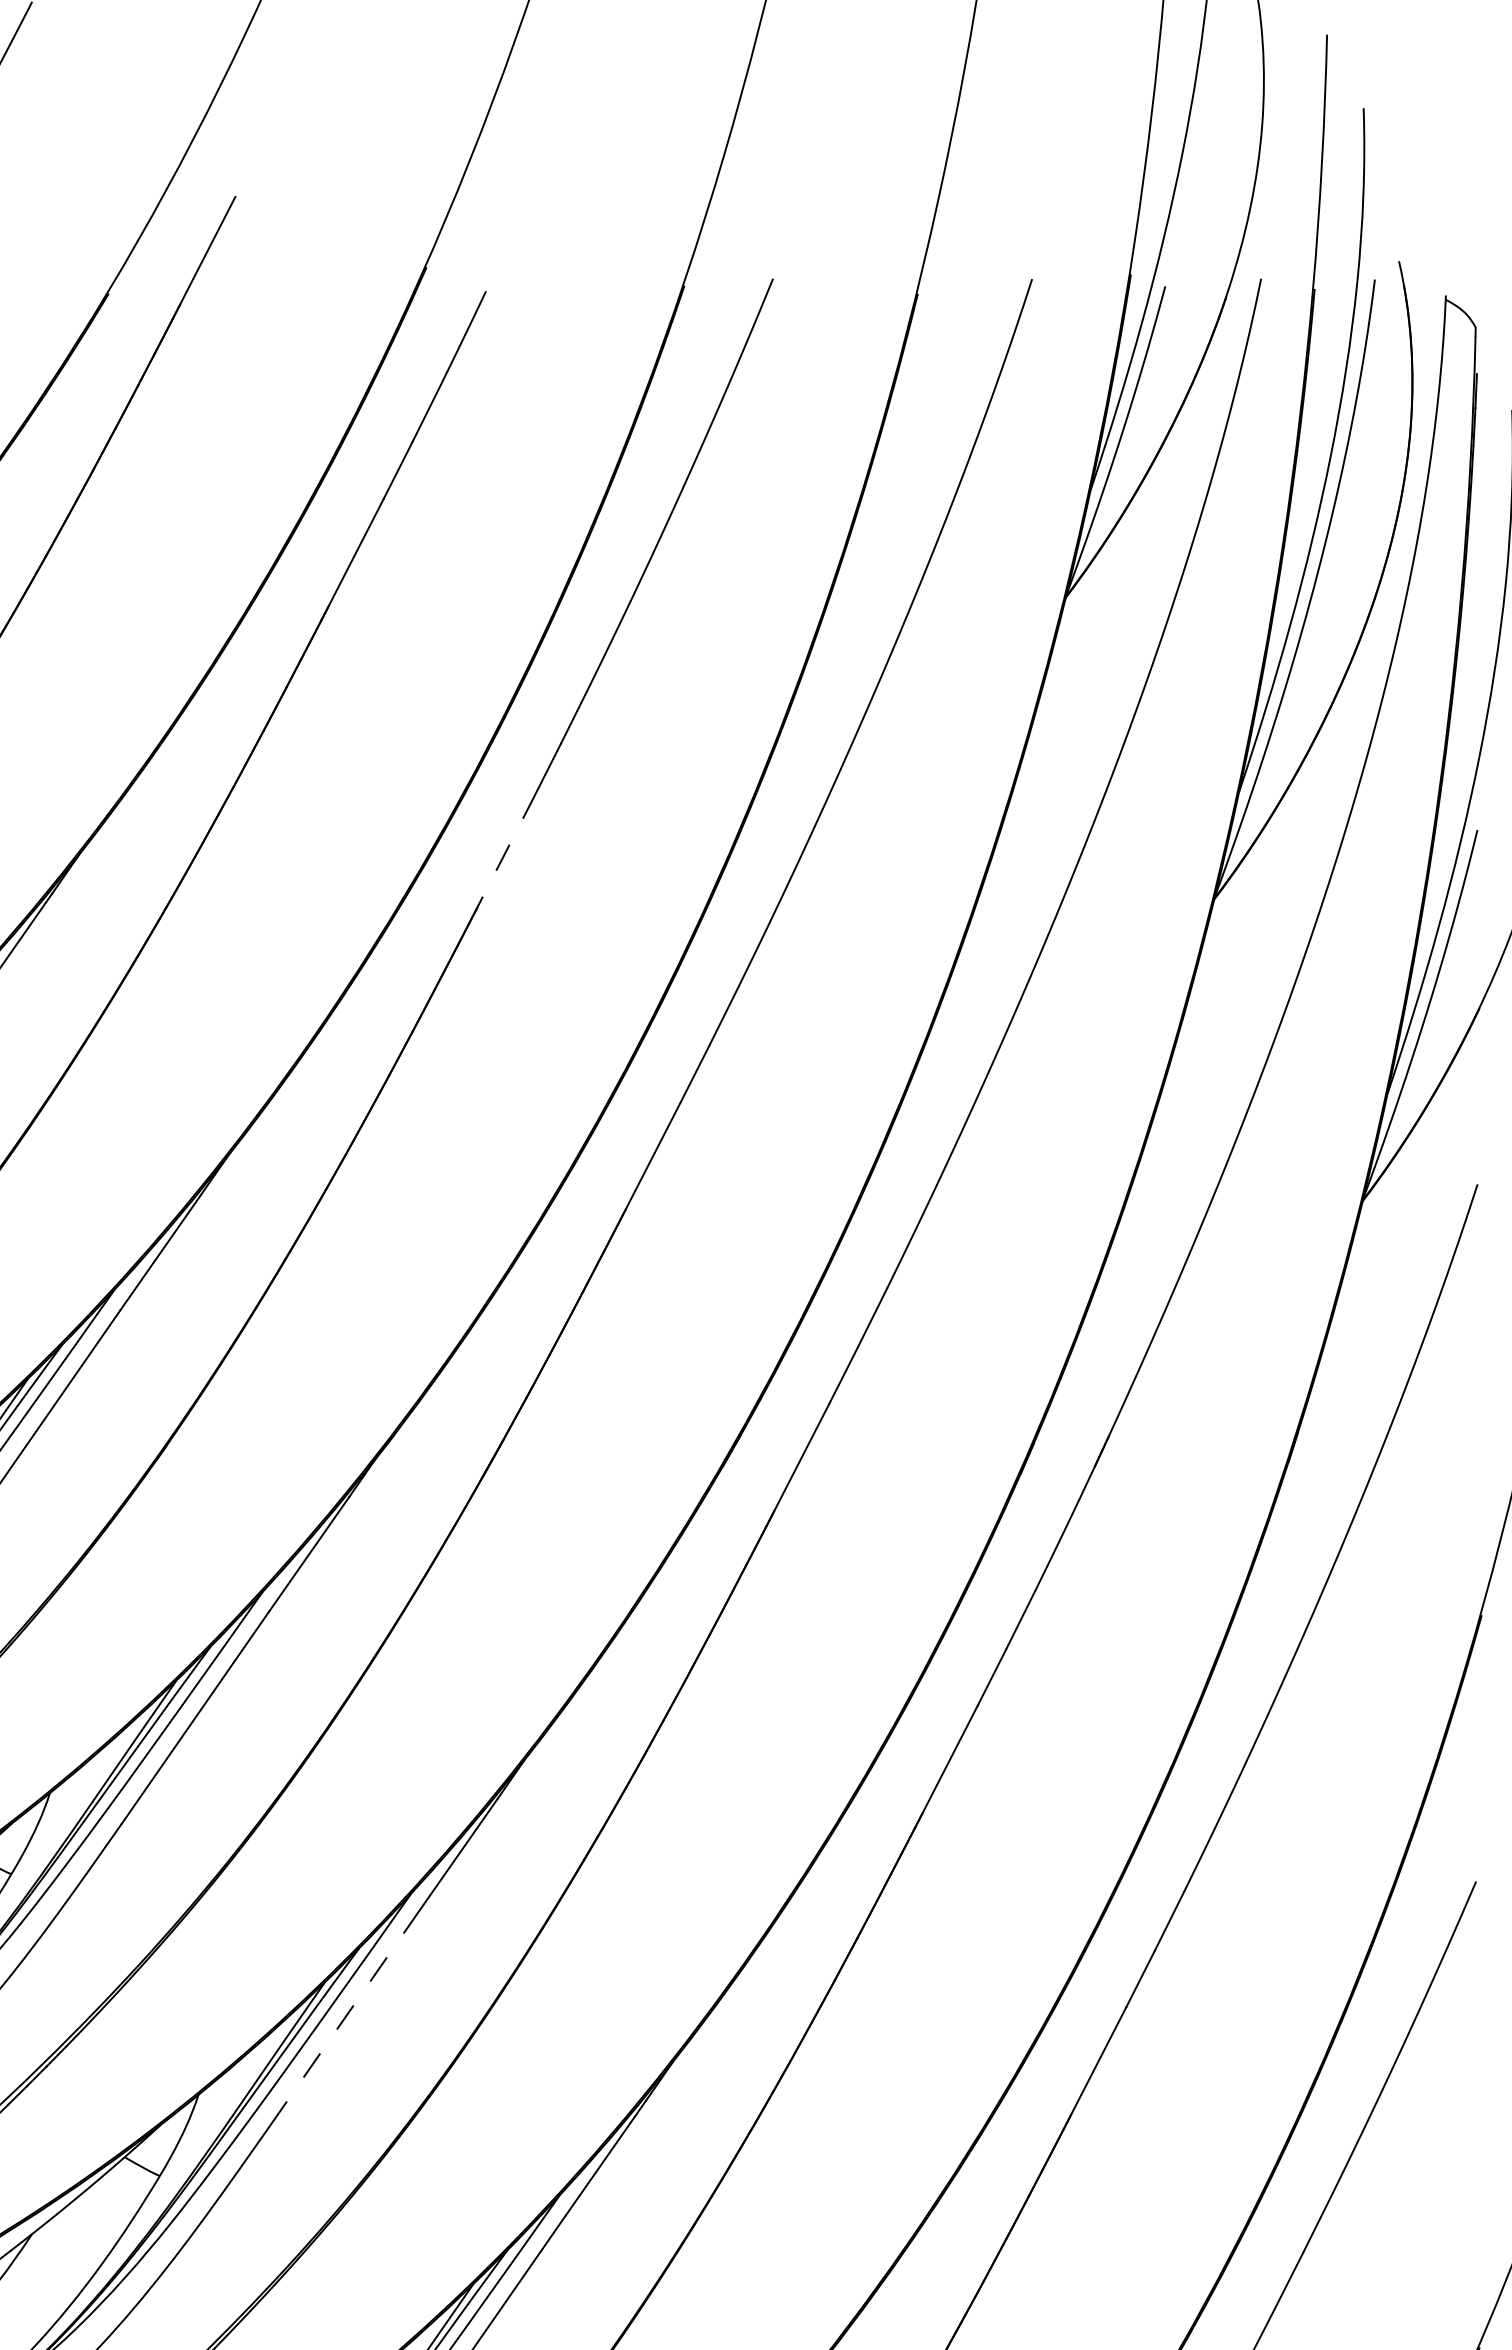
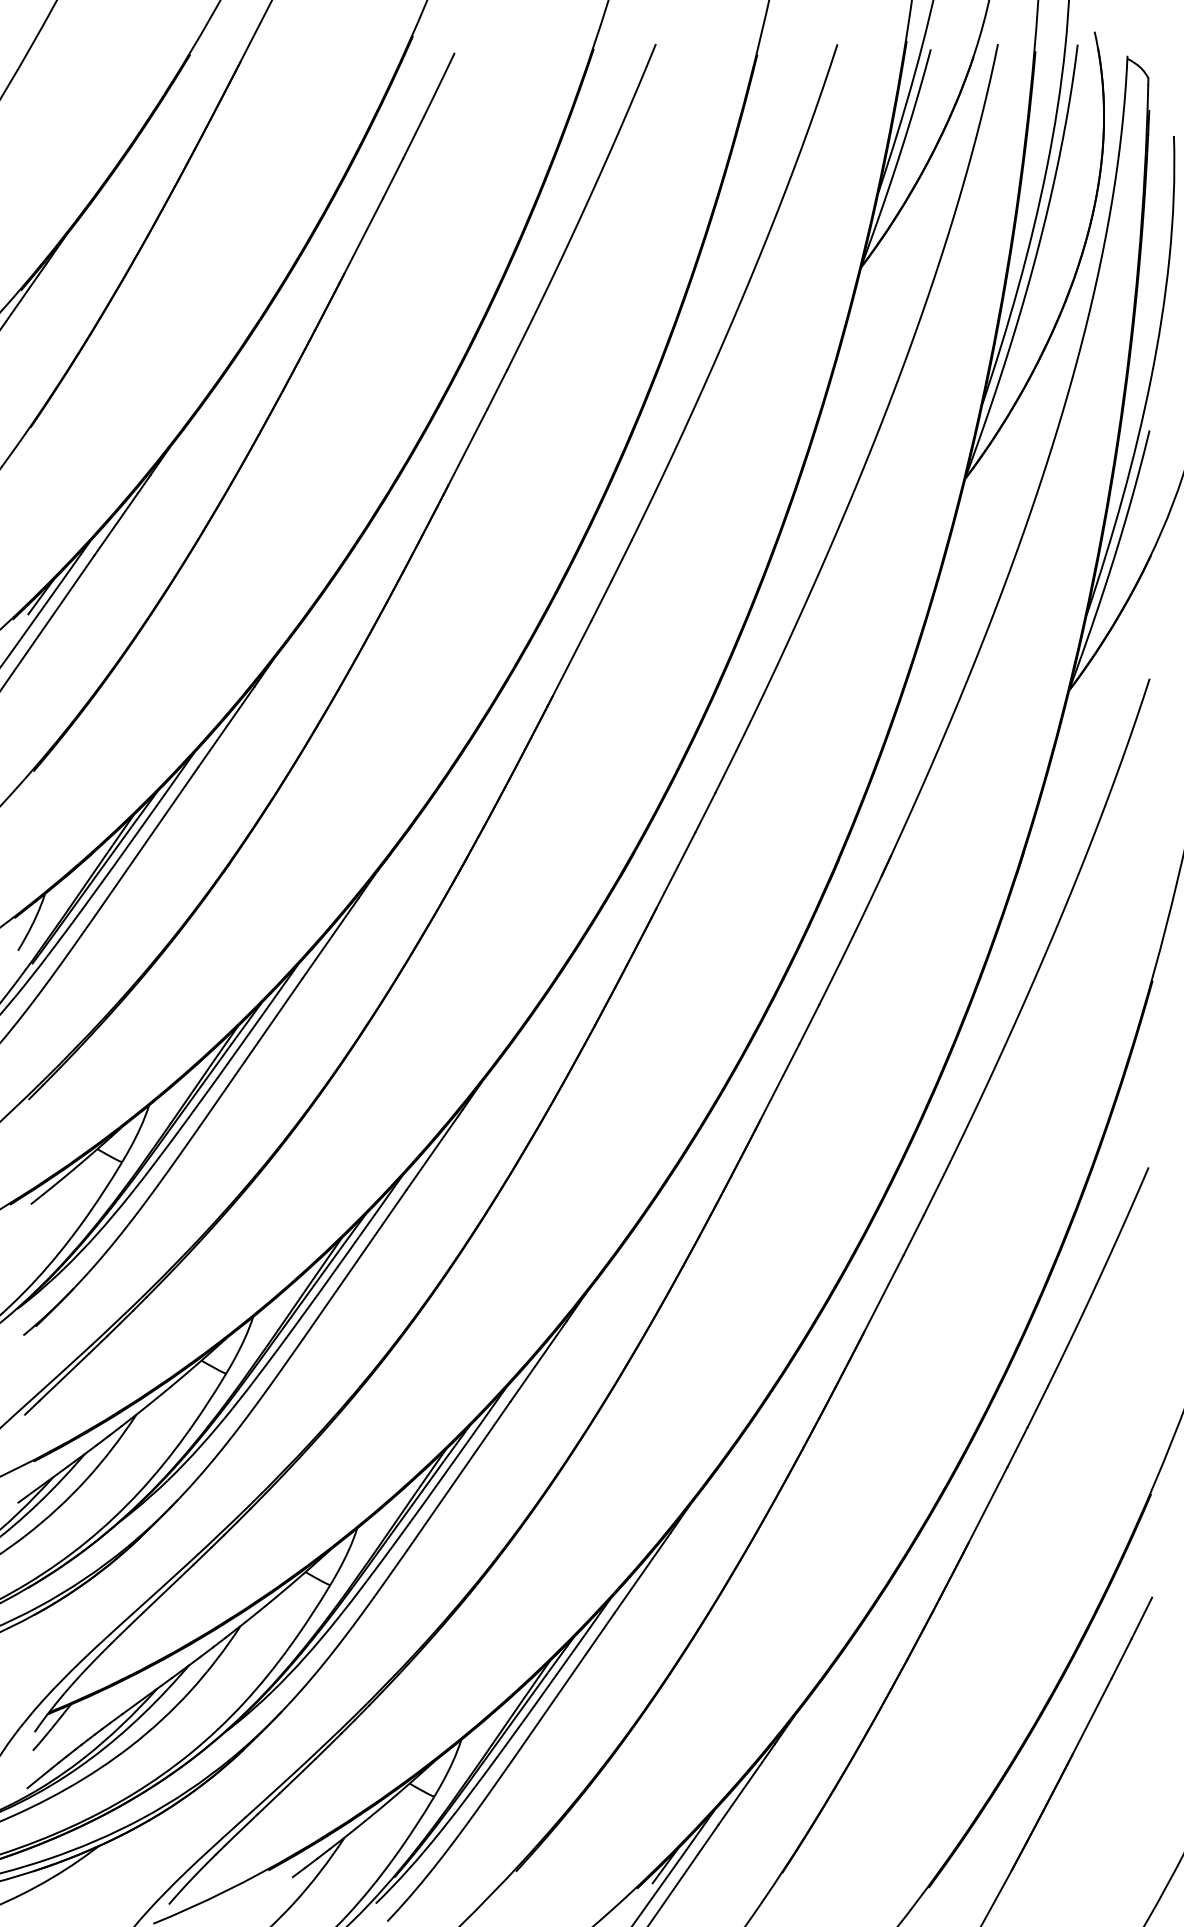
line: (501, 861) -> (465, 452), dashed -> solid
line: (344, 2018) -> (355, 1263), dashed -> solid

